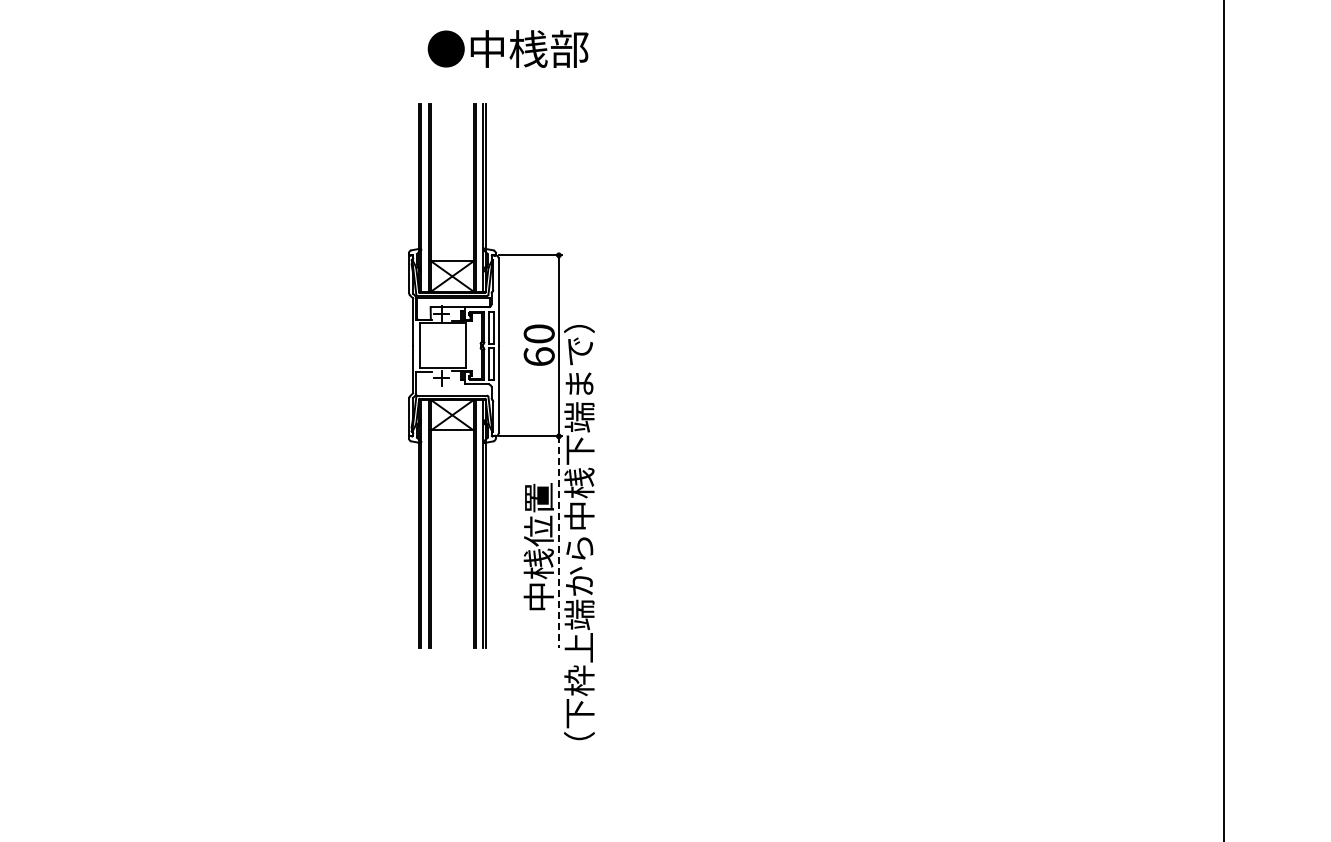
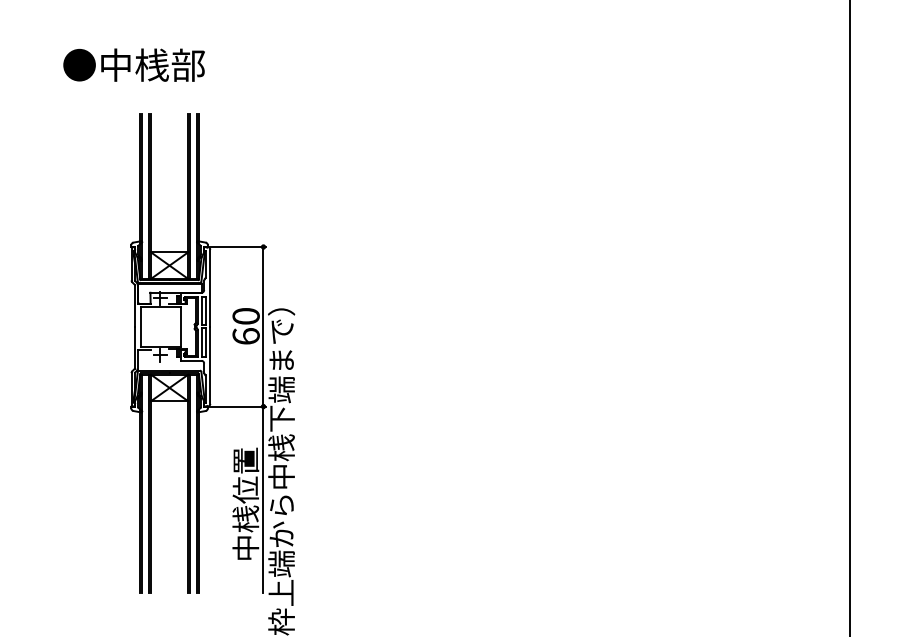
text: (507, 48) -> (133, 64), moved
line: (558, 541) -> (263, 499), dashed -> solid

